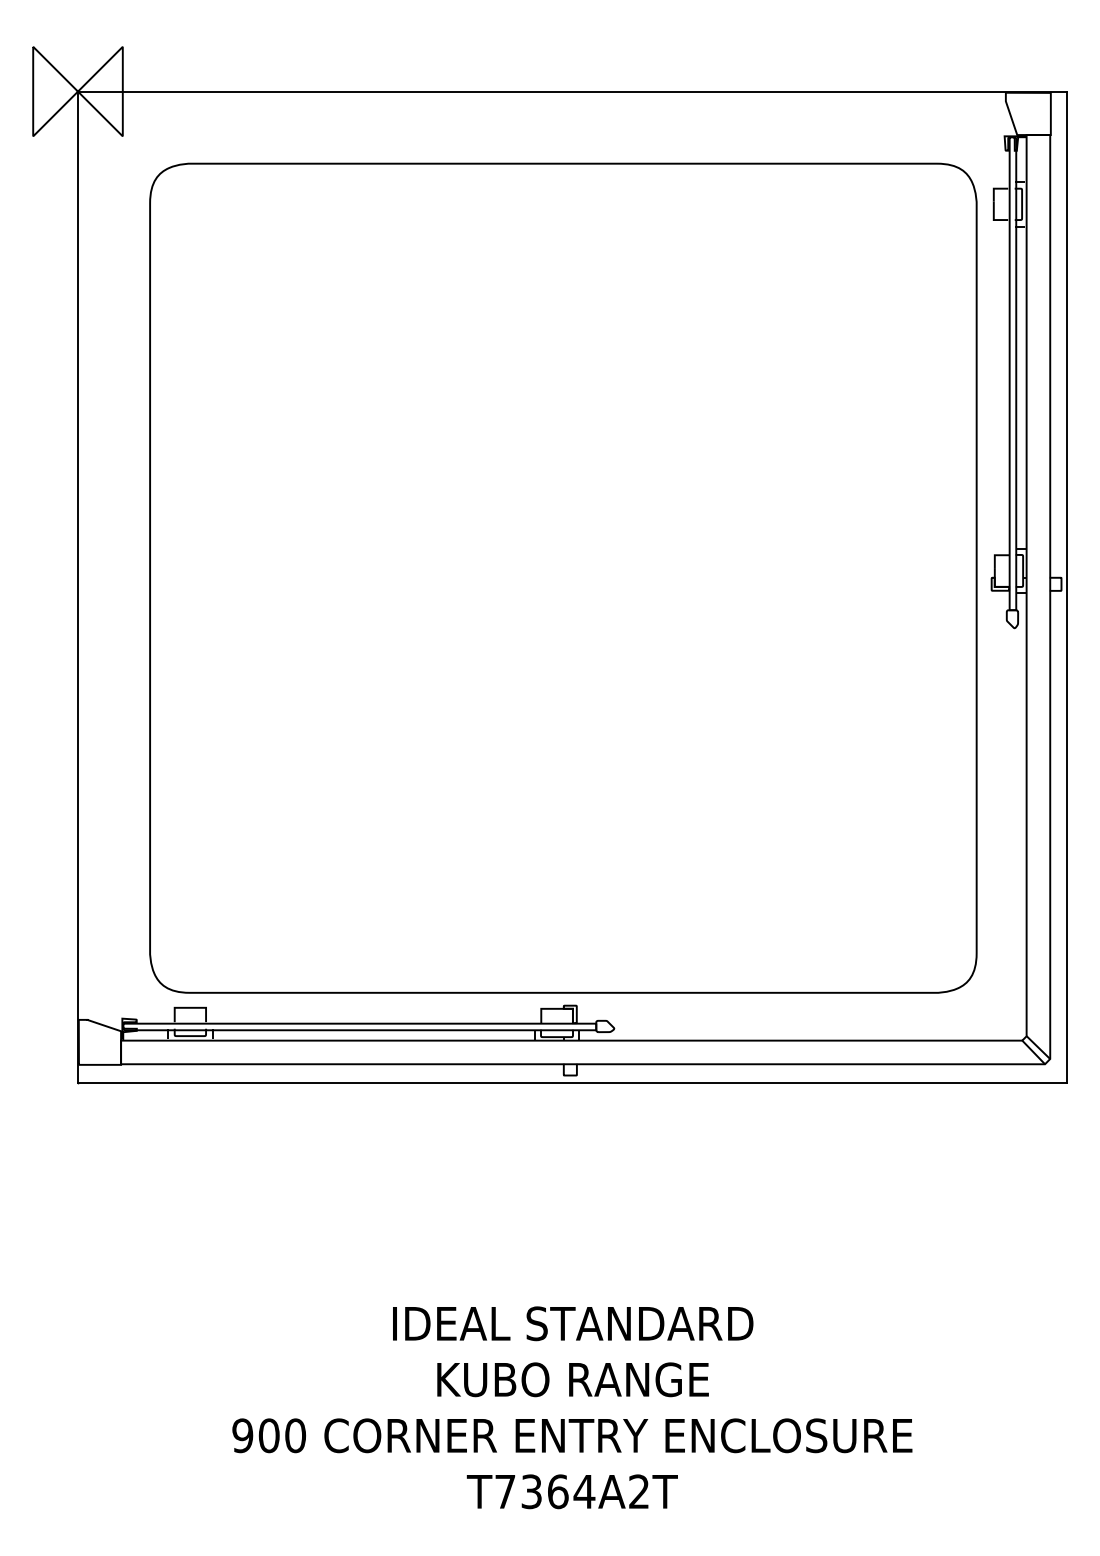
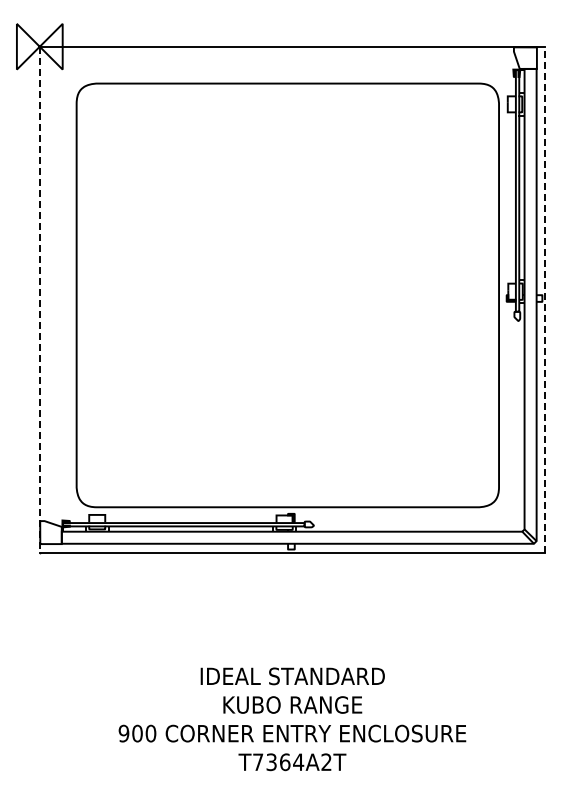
line: (1067, 586) -> (545, 299), solid -> dashed
line: (77, 588) -> (39, 300), solid -> dashed

